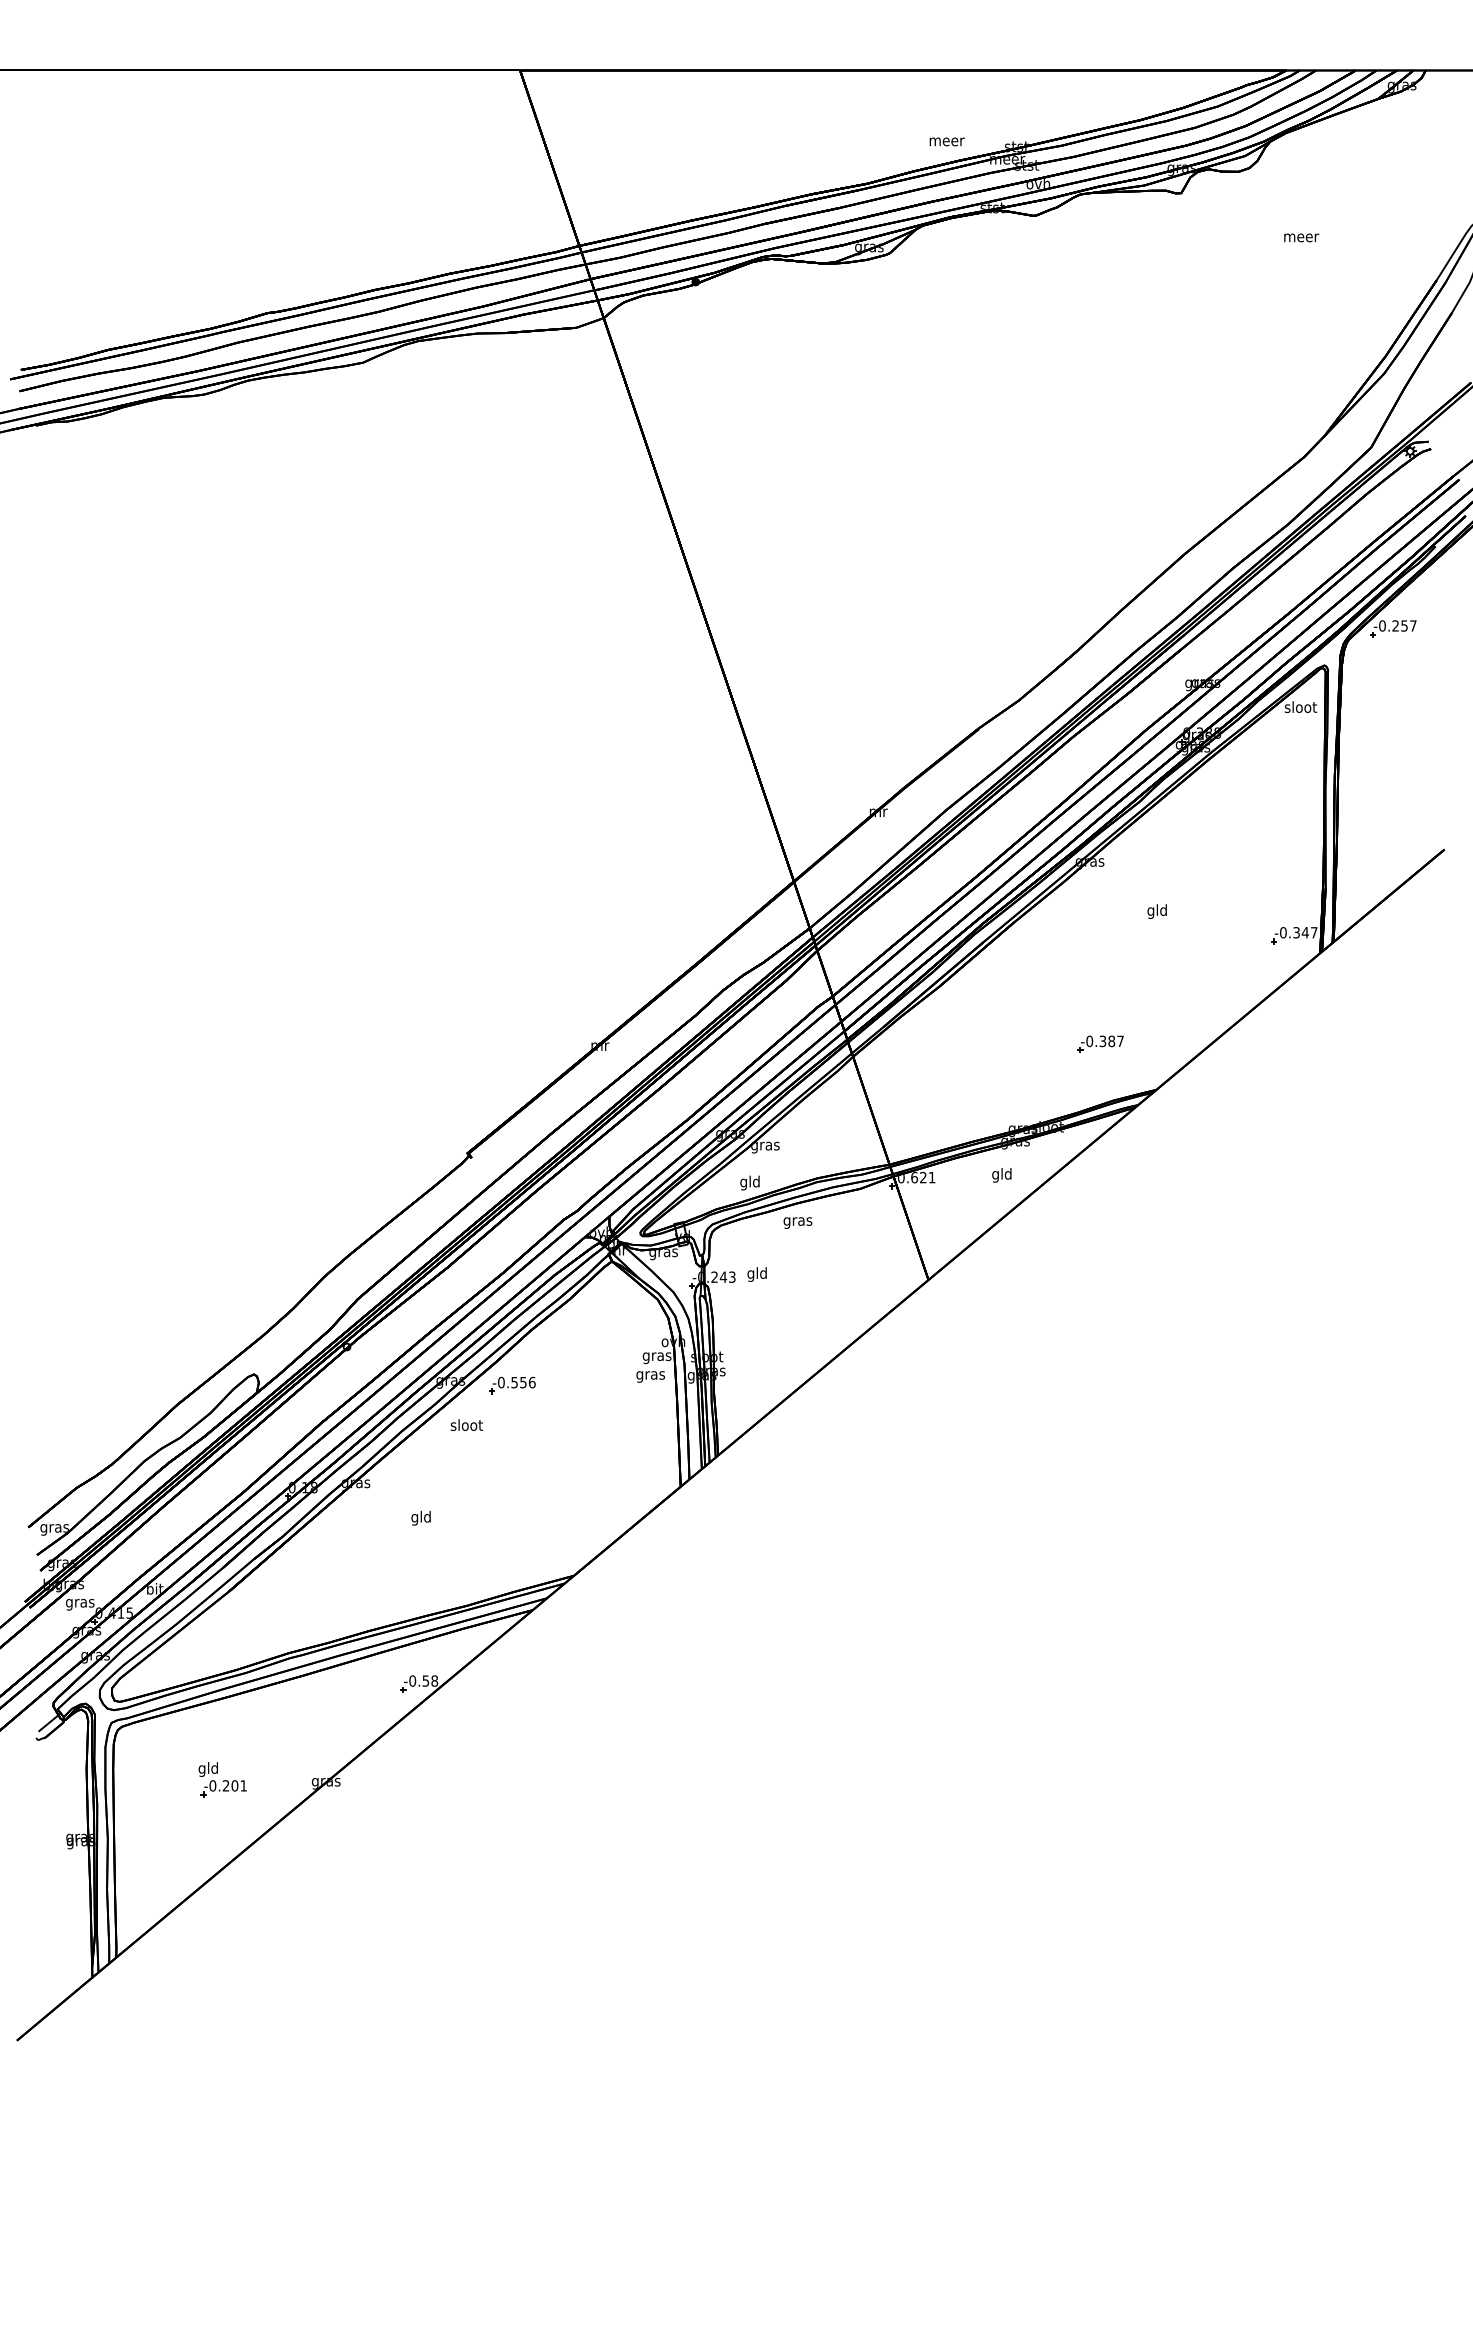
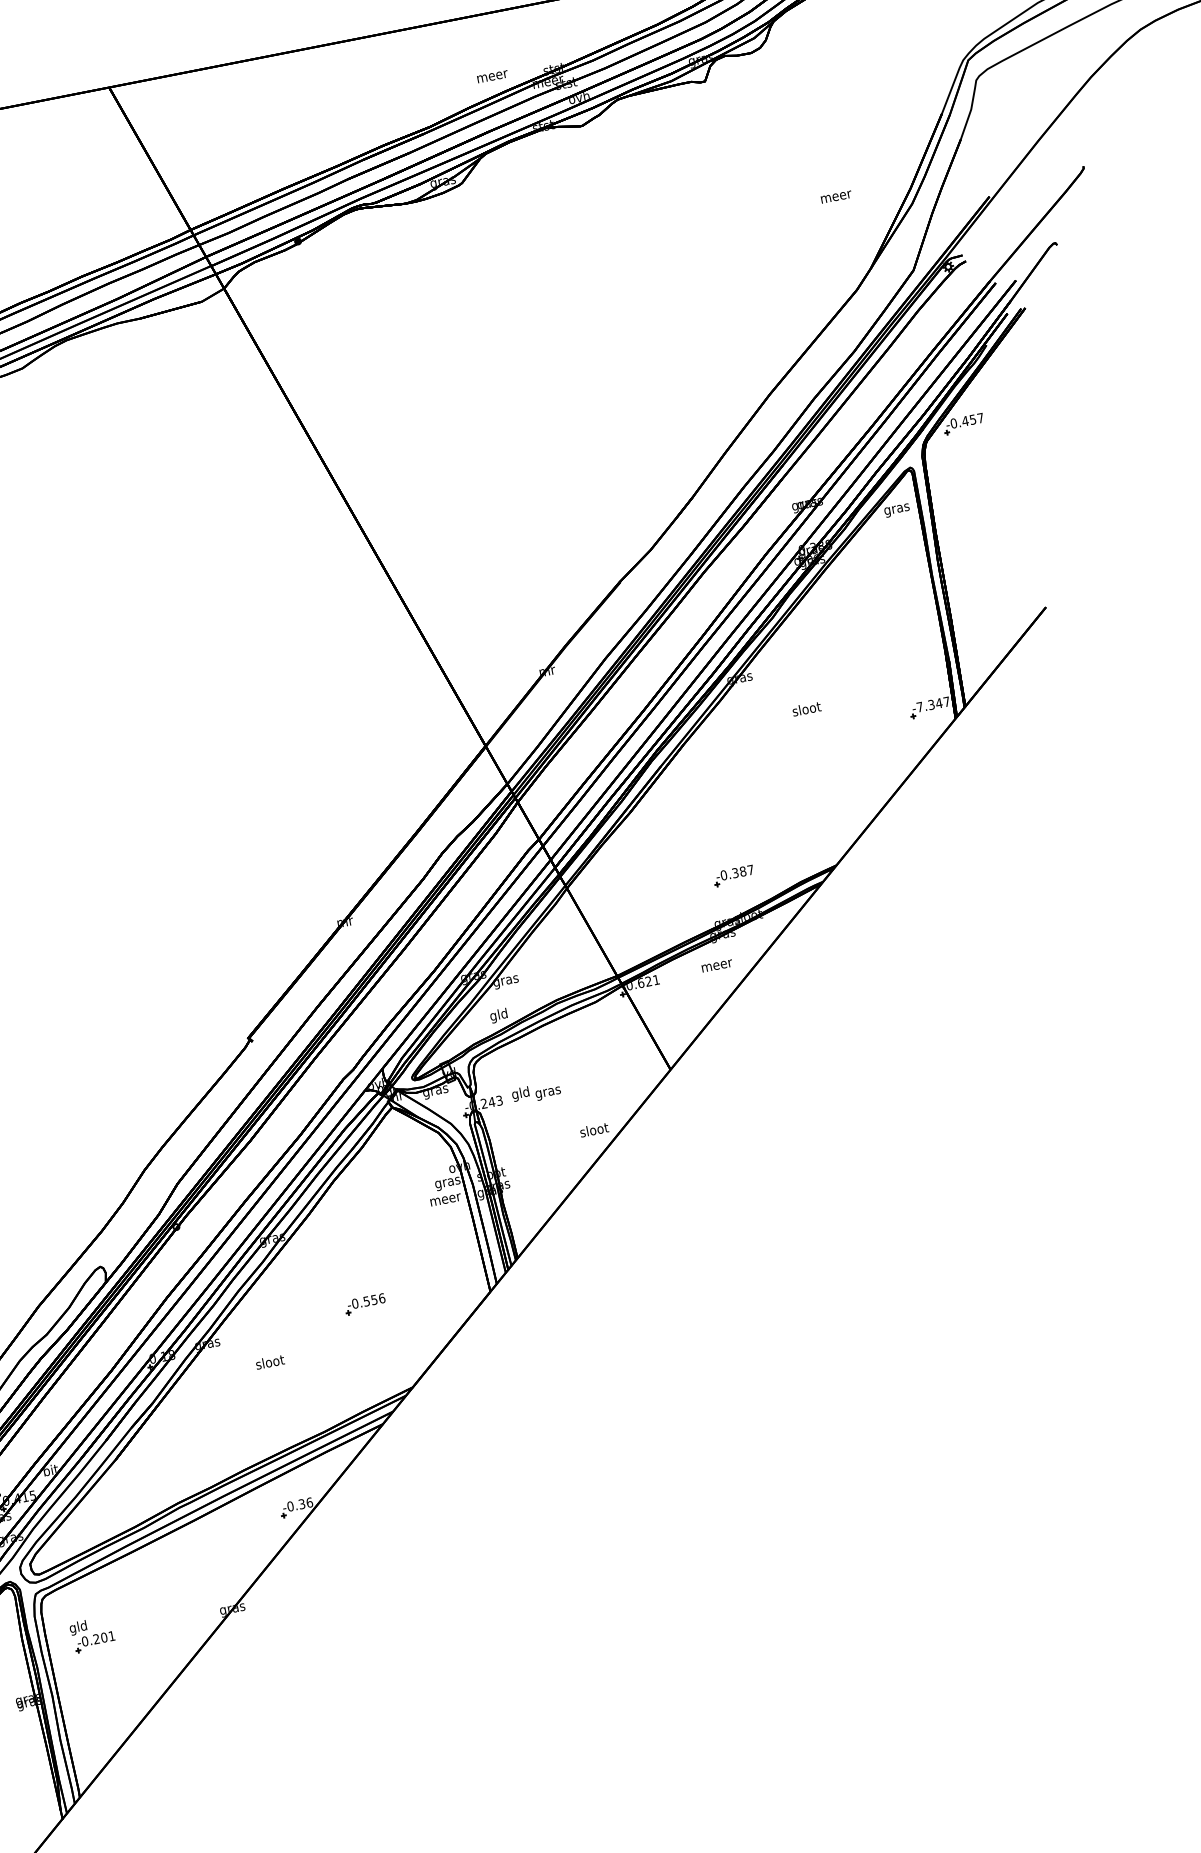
text: (1301, 237) -> (836, 196), moved
text: (1395, 625) -> (965, 420), -0.257 -> -0.457
text: (1300, 708) -> (896, 509), sloot -> gras
text: (1157, 911) -> (806, 710), gld -> sloot
text: (1283, 932) -> (920, 706), -0.347 -> -7.347
part: (1100, 1043) -> (733, 875), moved
text: (1002, 1175) -> (717, 966), gld -> meer
text: (797, 1222) -> (547, 1093), moved
text: (650, 1376) -> (445, 1201), gras -> meer
part: (512, 1385) -> (365, 1304), moved
text: (466, 1424) -> (593, 1129), moved
text: (421, 1517) -> (270, 1362), gld -> sloot
text: (430, 1680) -> (305, 1502), -0.58 -> -0.36
part: (222, 1779) -> (92, 1634), moved

